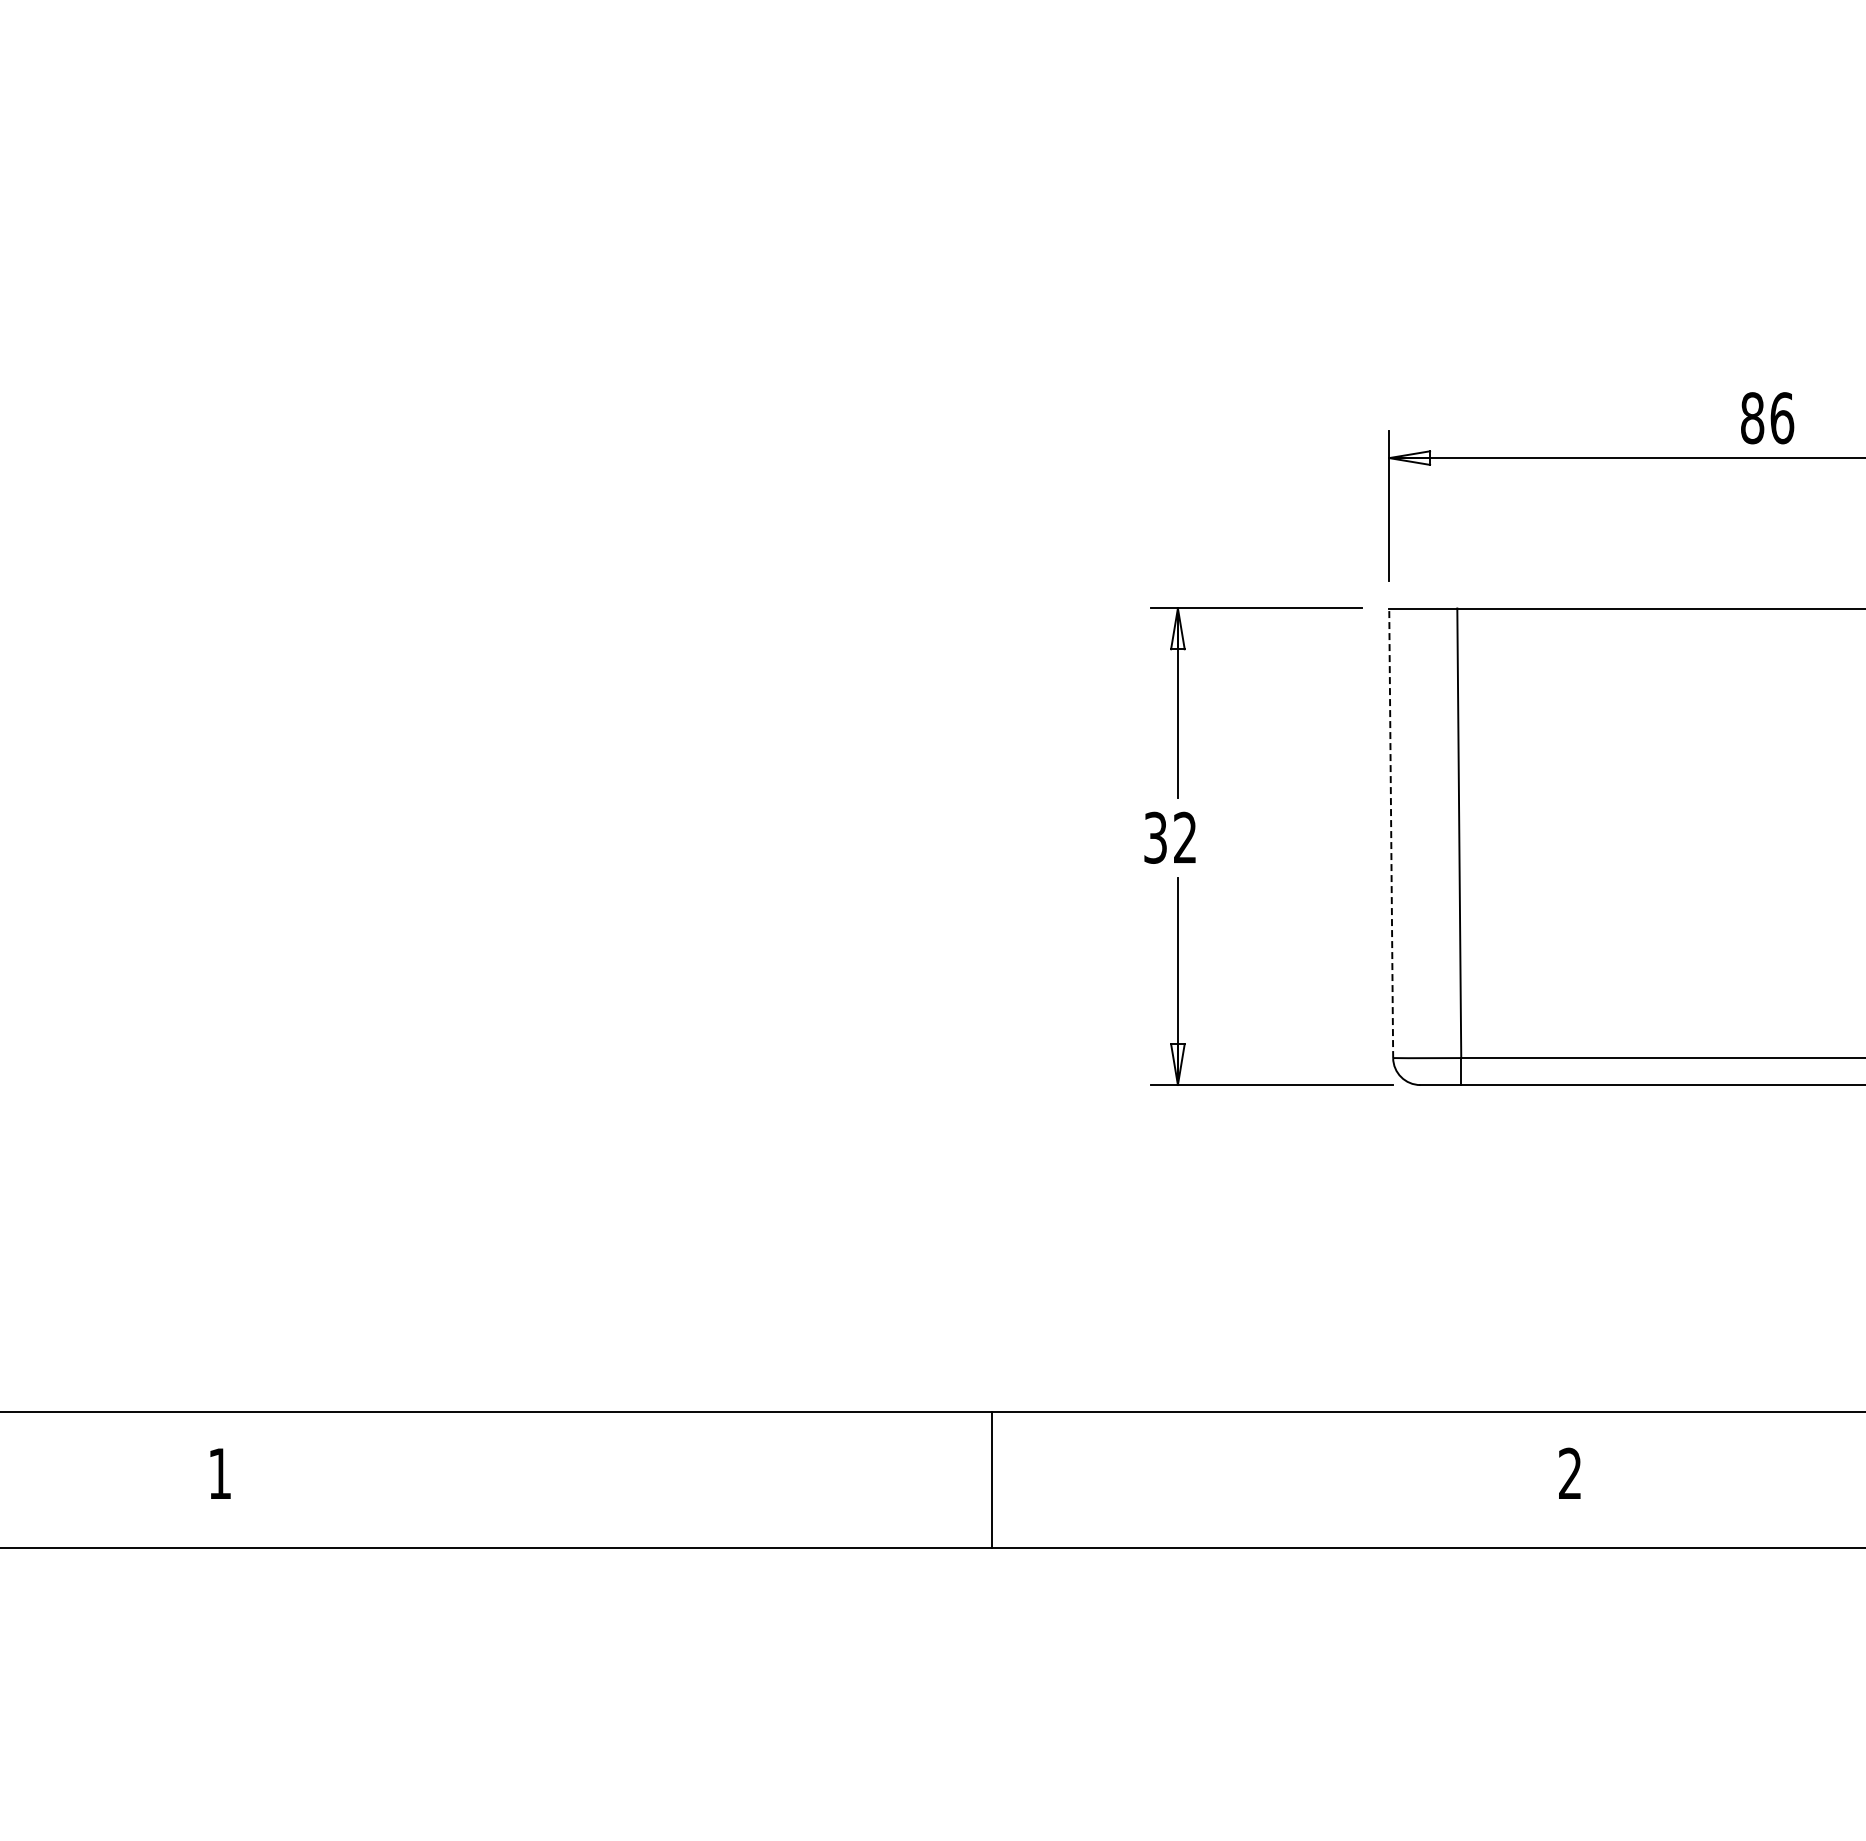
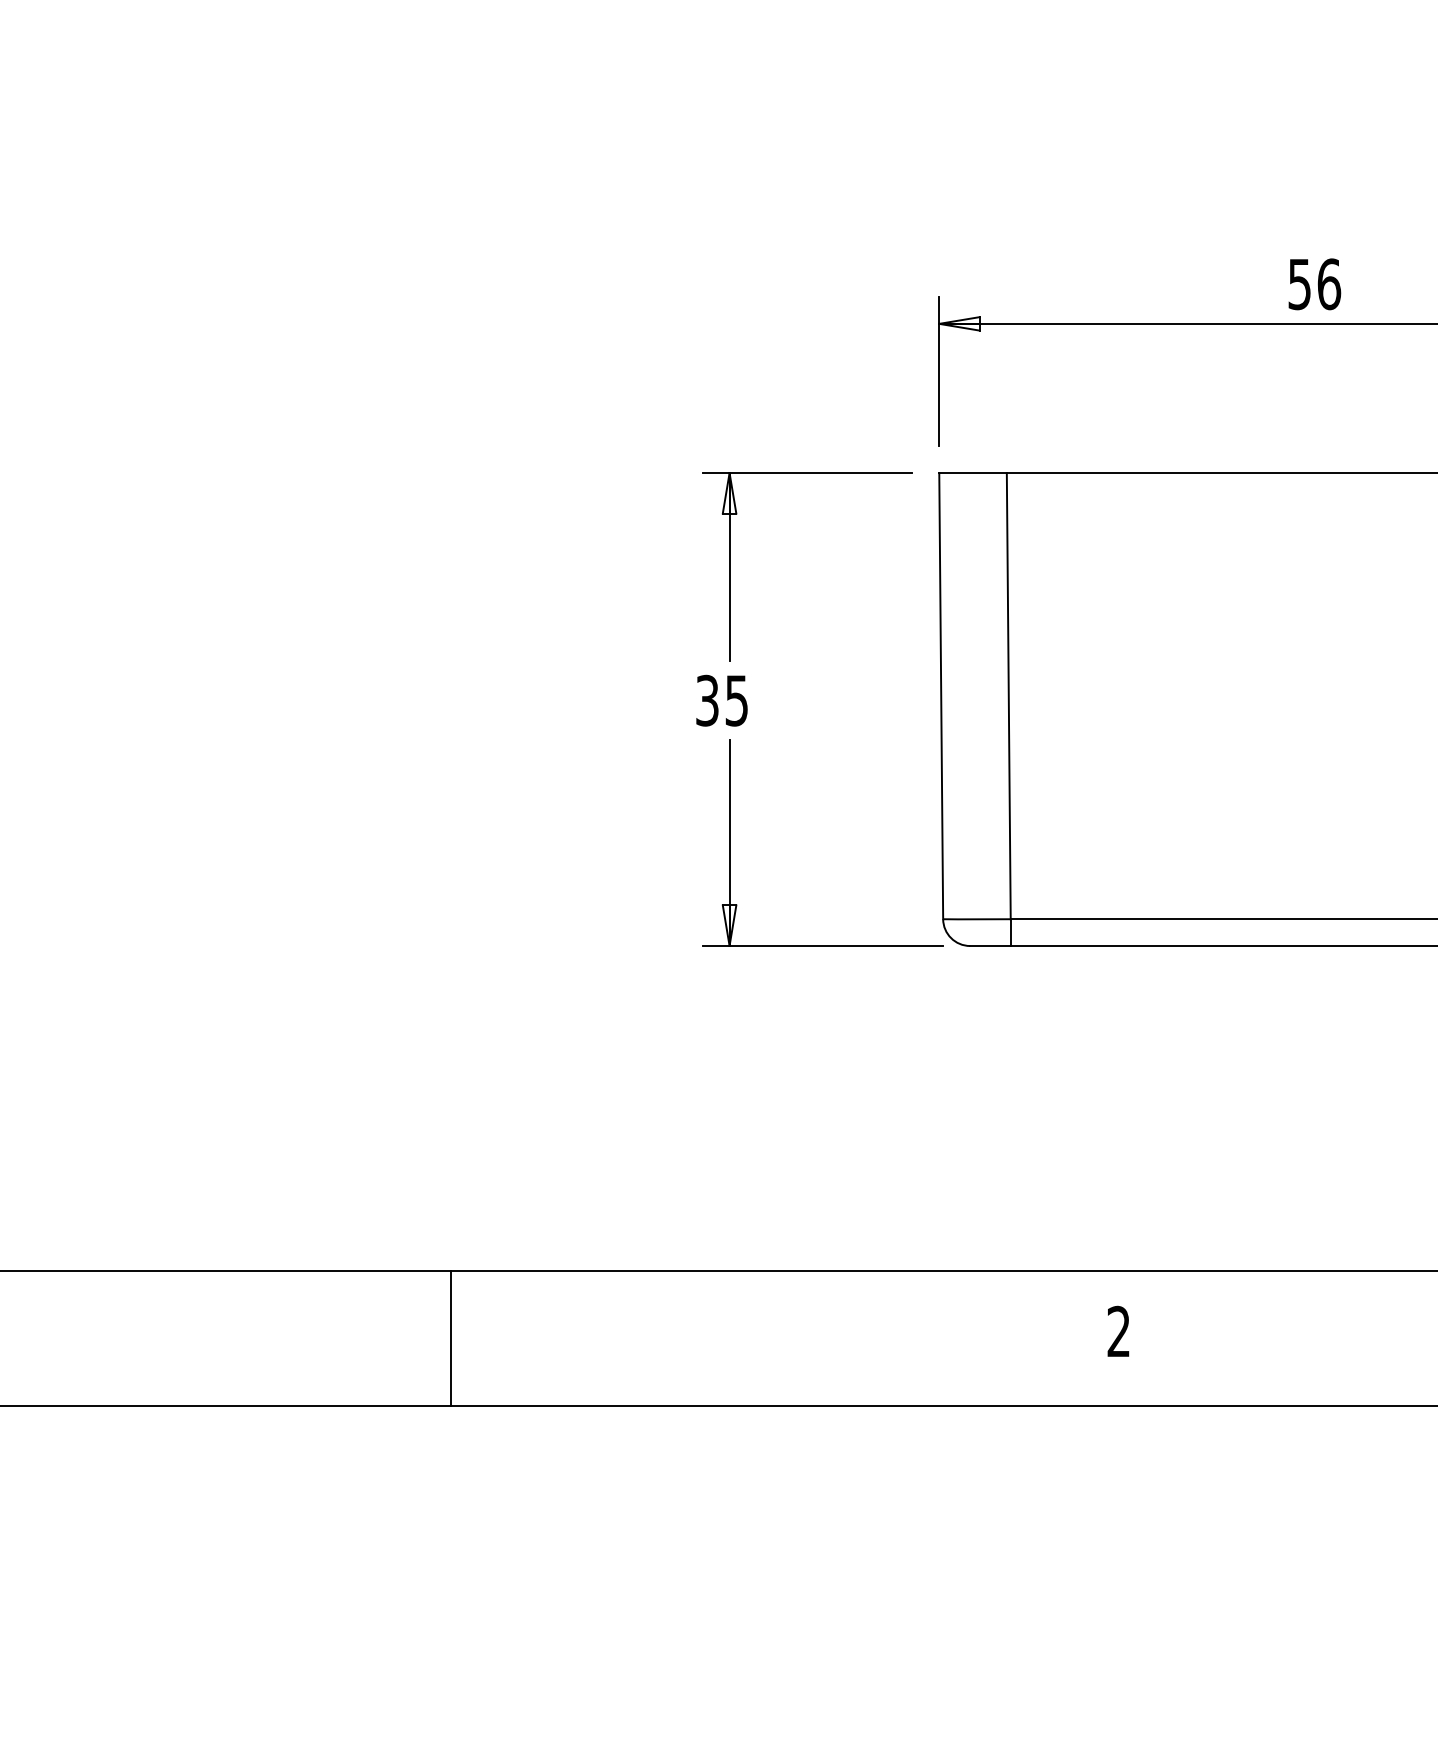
text: (1752, 418) -> (1299, 284), 86 -> 56
line: (1391, 833) -> (941, 696), dashed -> solid
text: (1185, 837) -> (737, 700), 32 -> 35
line: (992, 1480) -> (451, 1338), moved

